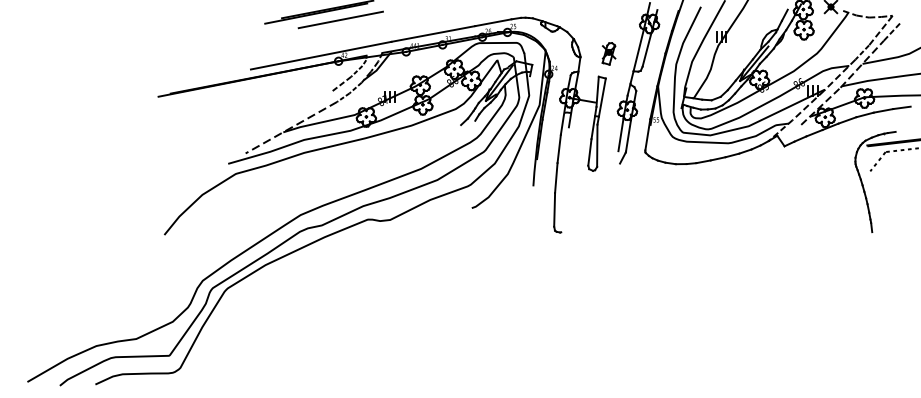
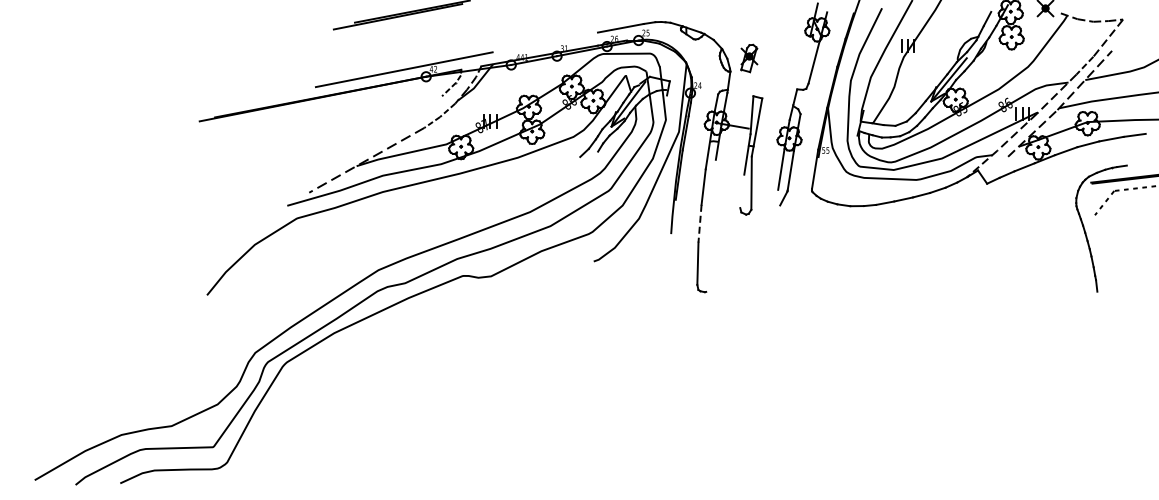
line: (340, 19) -> (428, 24), removed
line: (892, 30) -> (1123, 38), removed
line: (432, 34) -> (544, 42), removed
line: (638, 49) -> (803, 62), removed
part: (609, 53) -> (749, 58), moved
line: (341, 84) -> (429, 105), removed
line: (590, 152) -> (742, 191), removed
line: (556, 177) -> (700, 223), solid -> dashed

